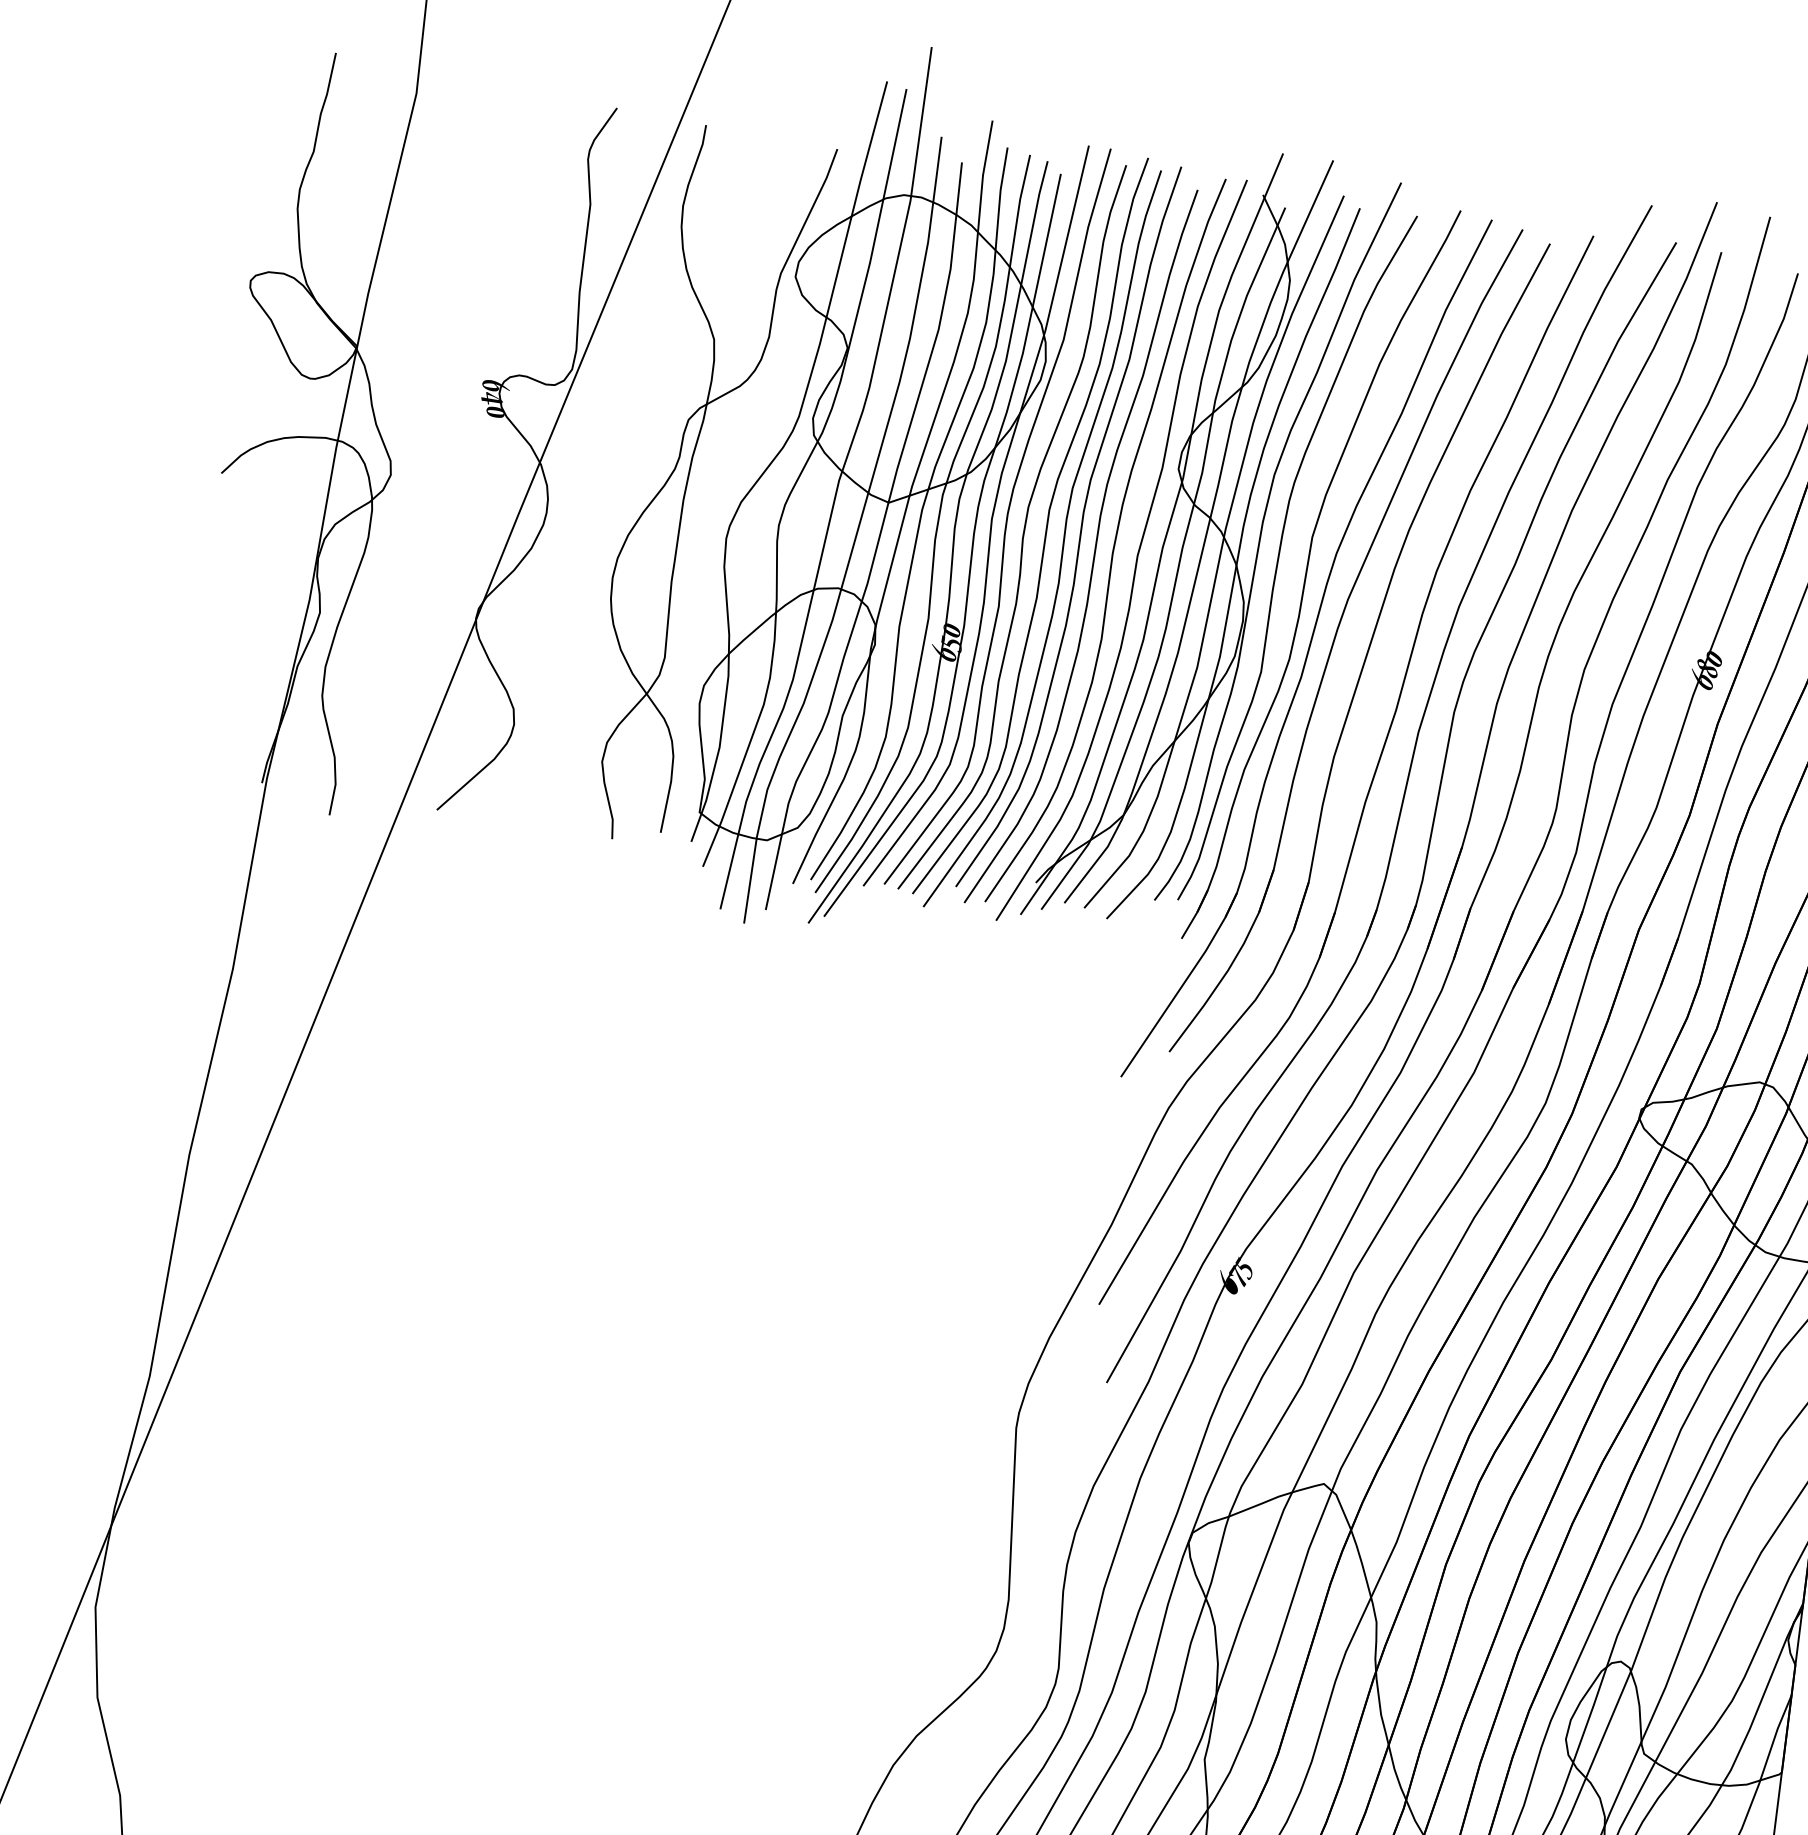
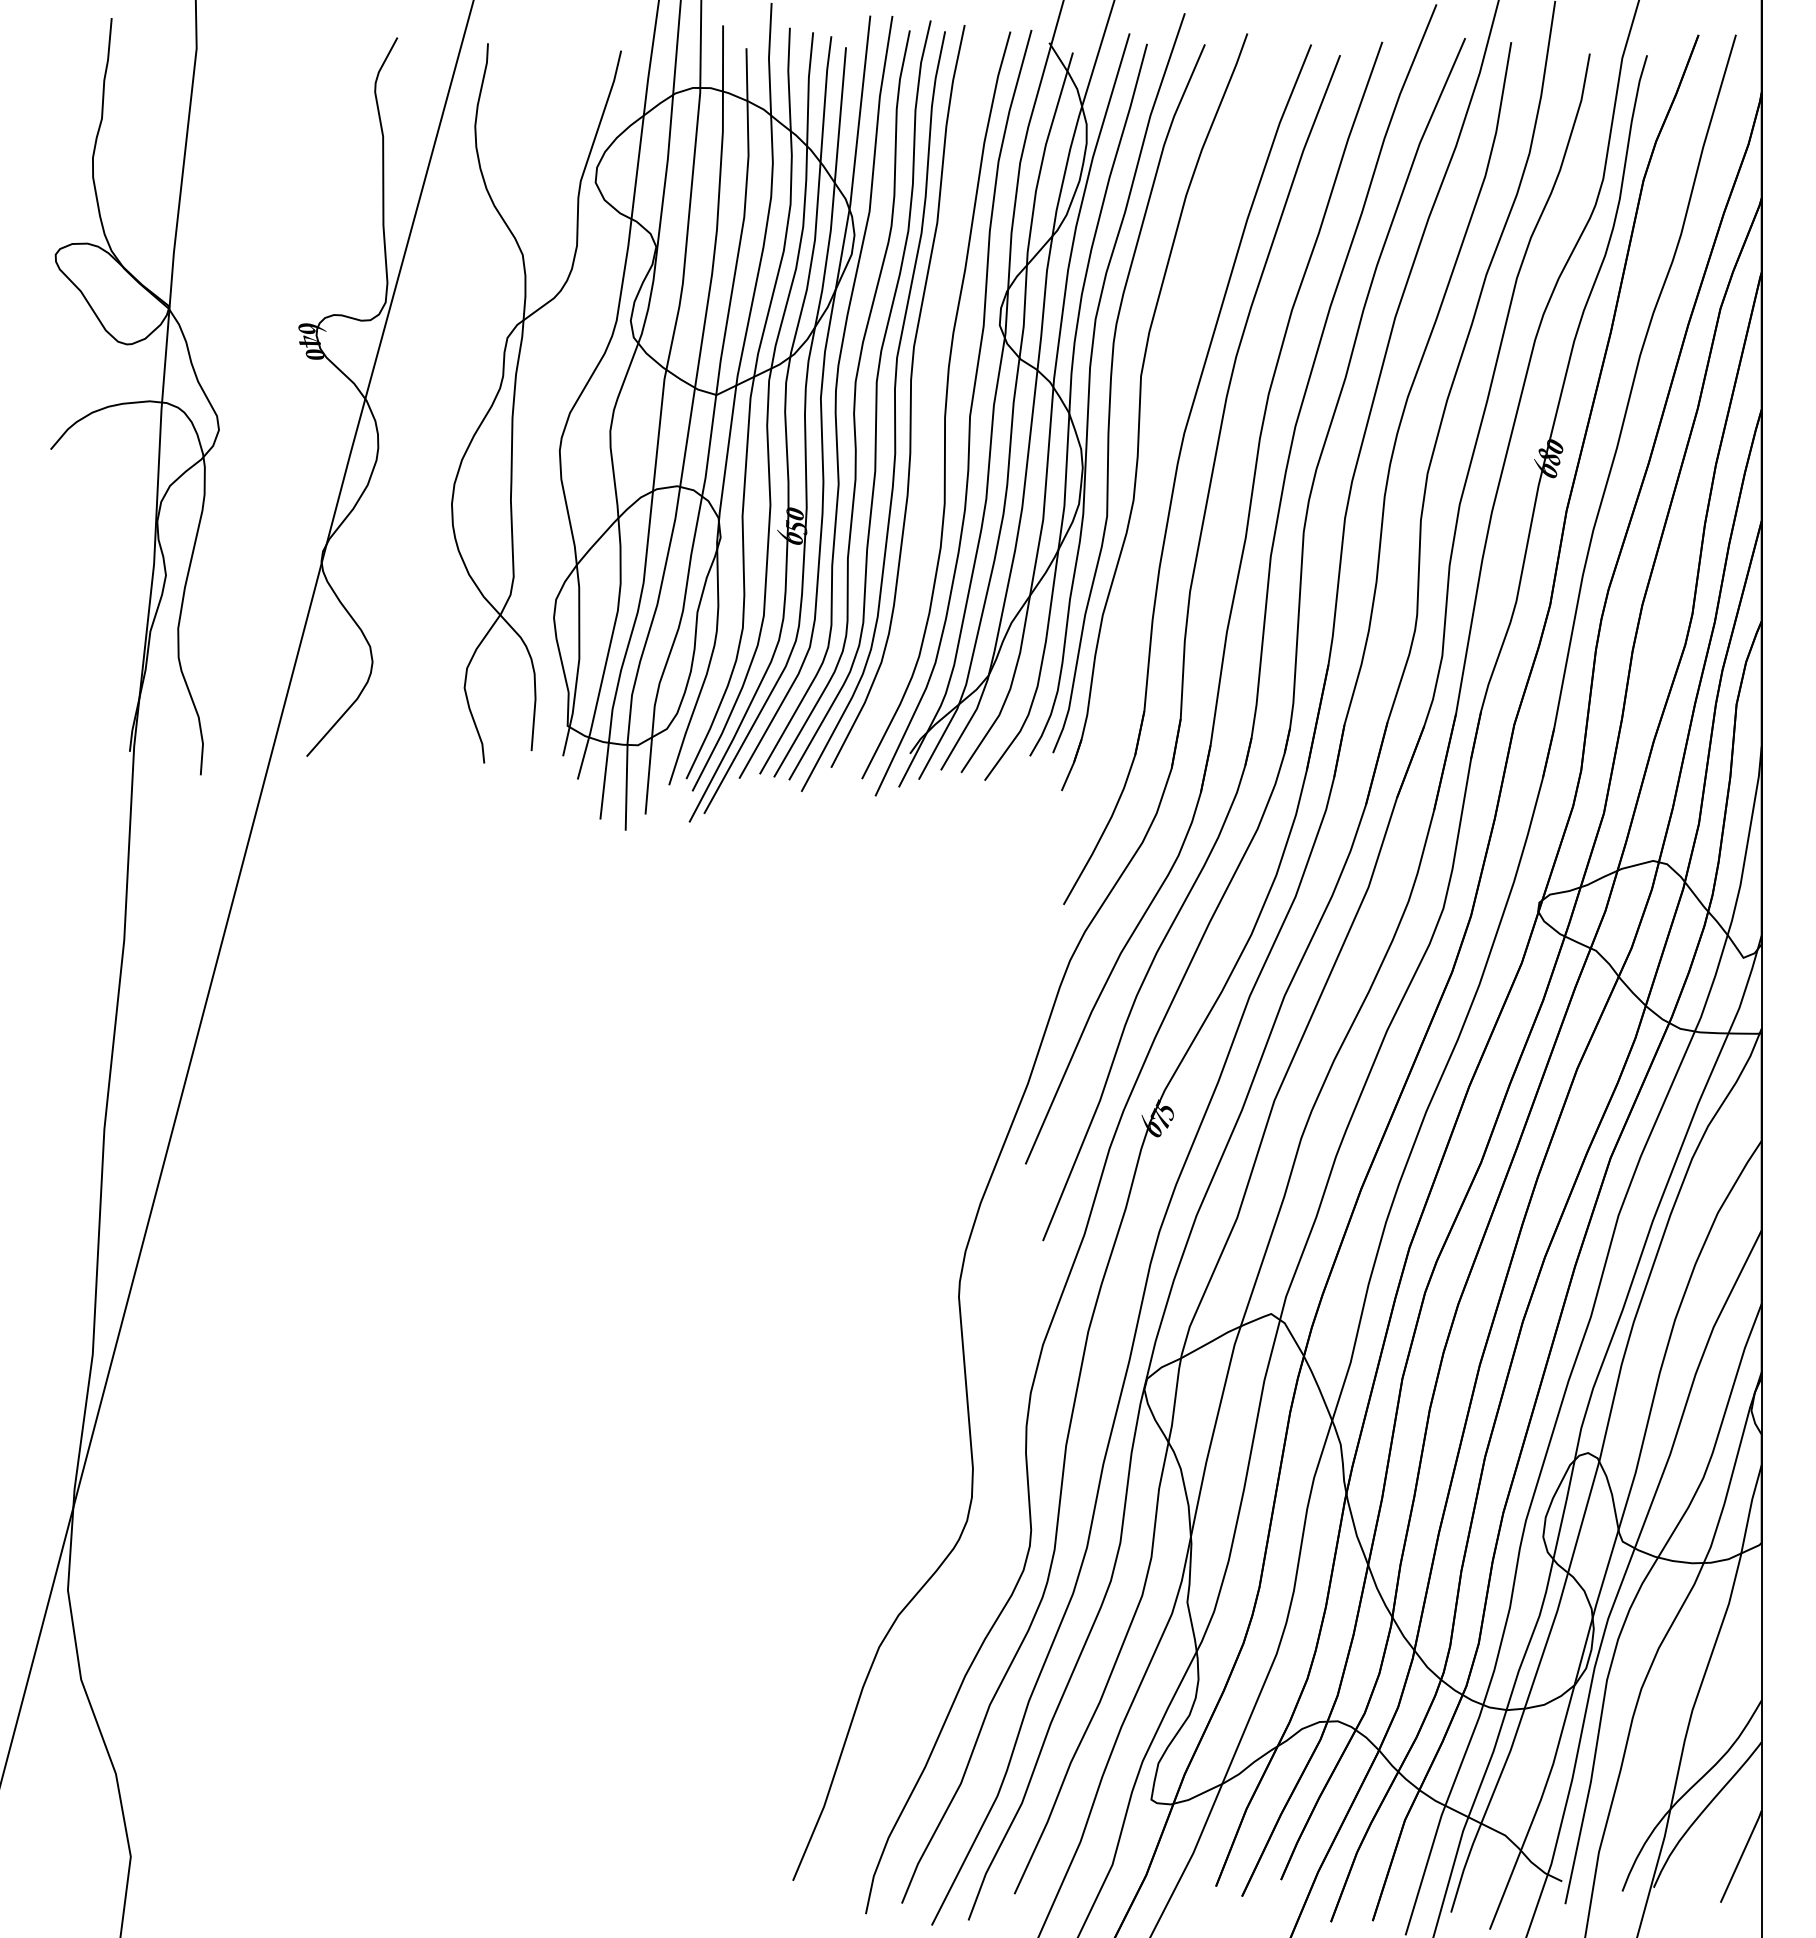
curve: (1094, 547) -> (926, 413), removed
part: (1306, 647) -> (1149, 486), removed

